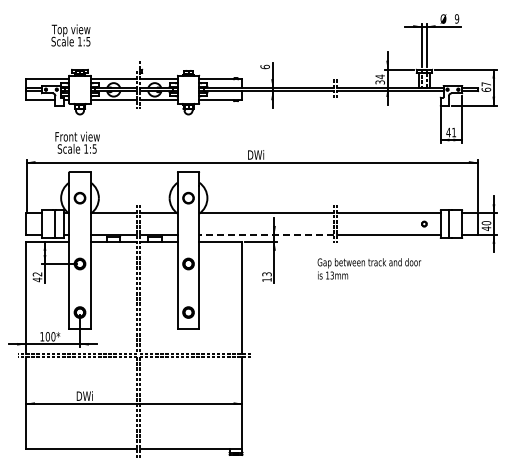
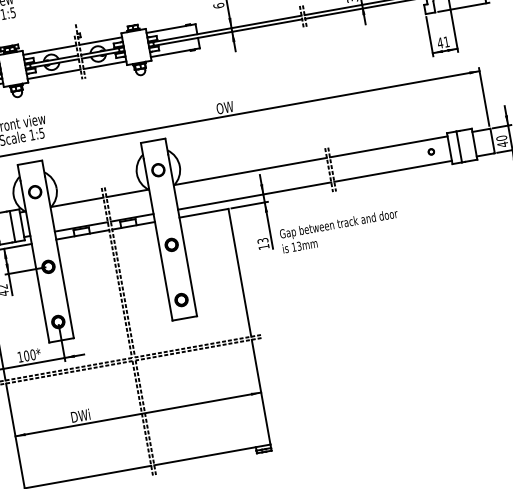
text: (255, 154) -> (225, 107), DWi -> OW
line: (266, 234) -> (254, 195), dashed -> solid
text: (369, 268) -> (340, 230), moved

